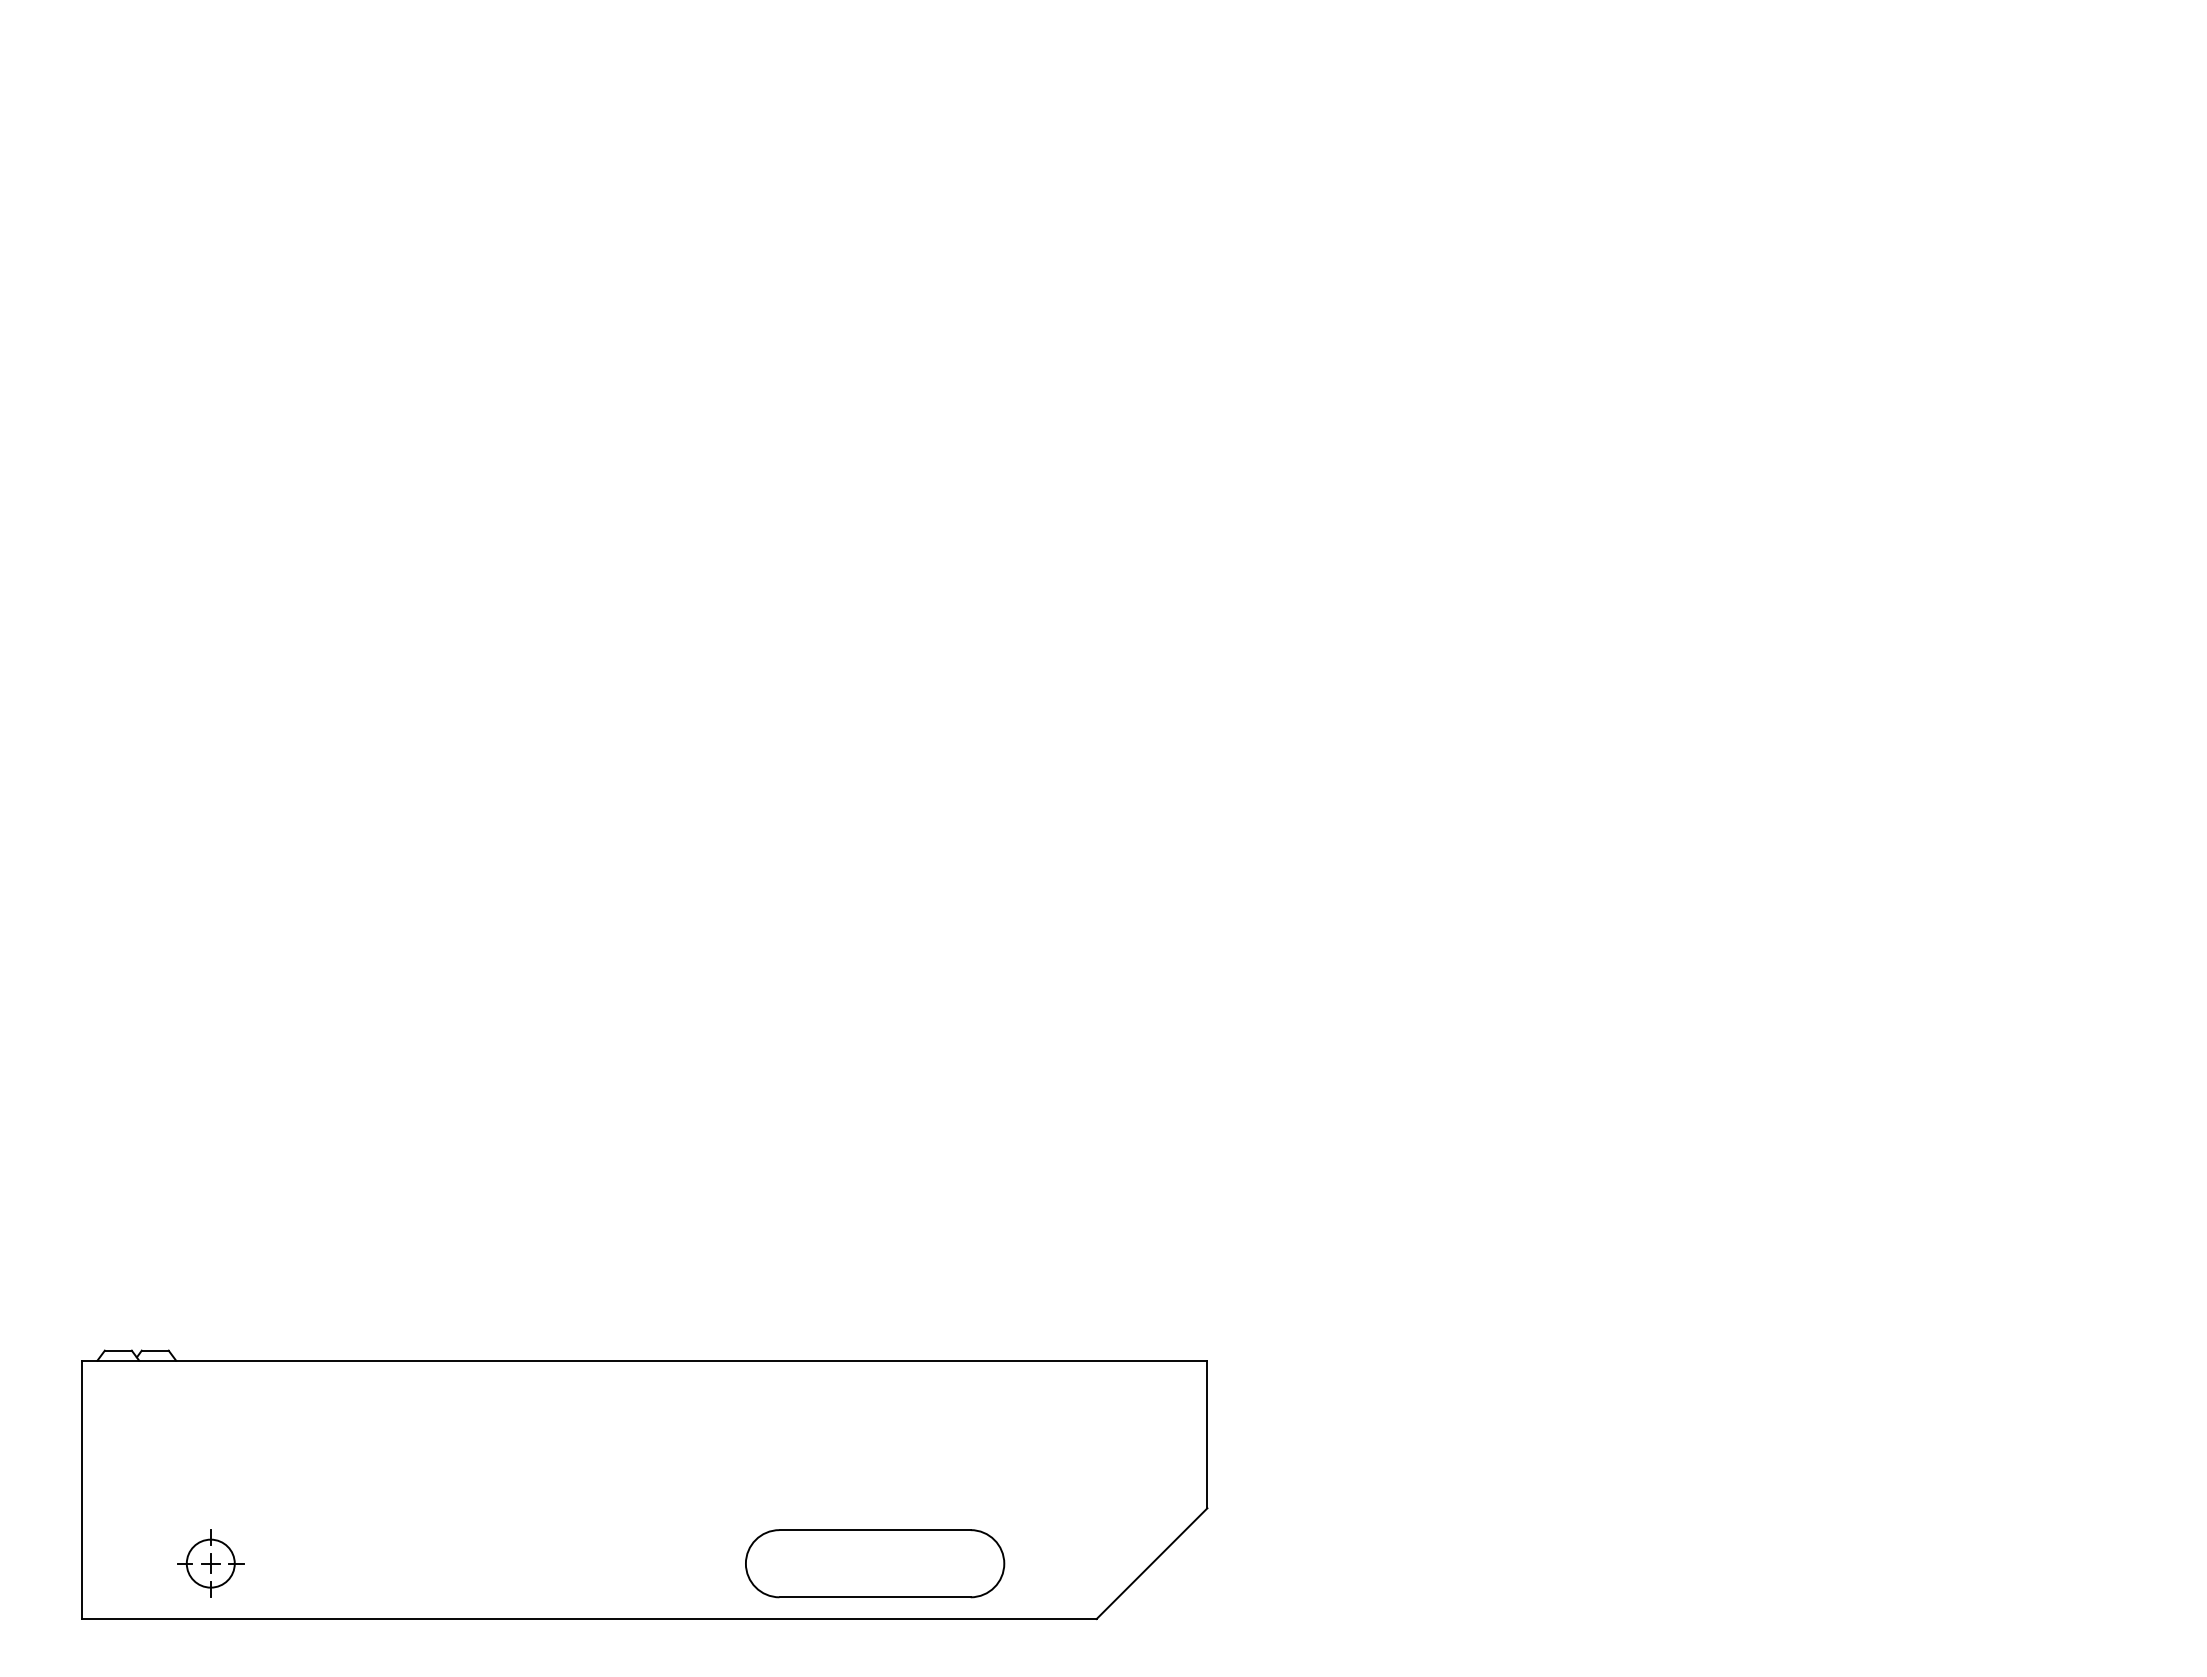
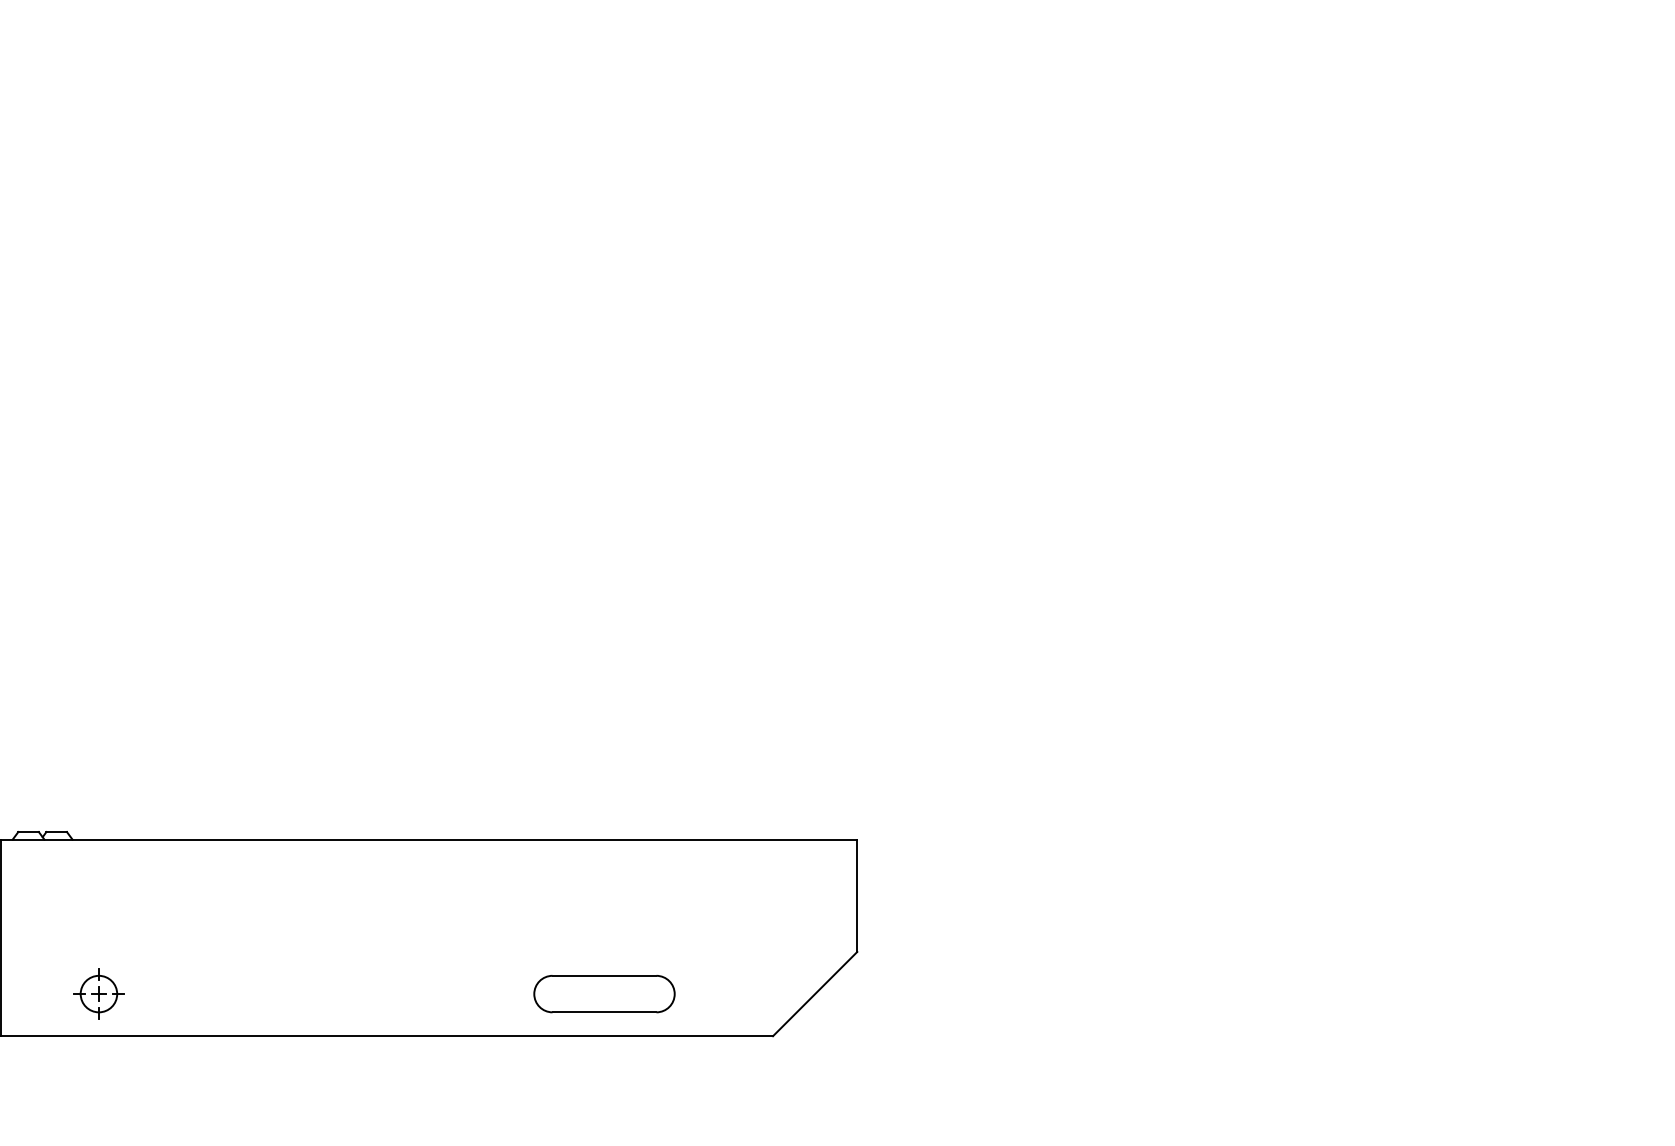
part: (875, 1563) -> (604, 993), size x0.71

